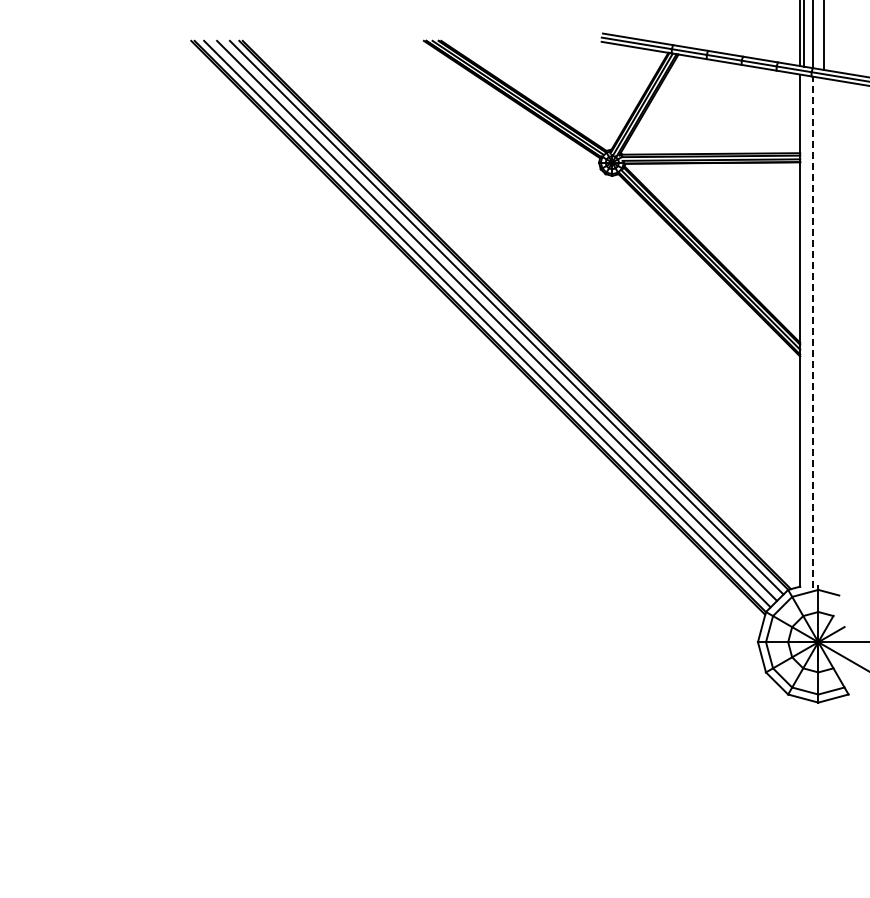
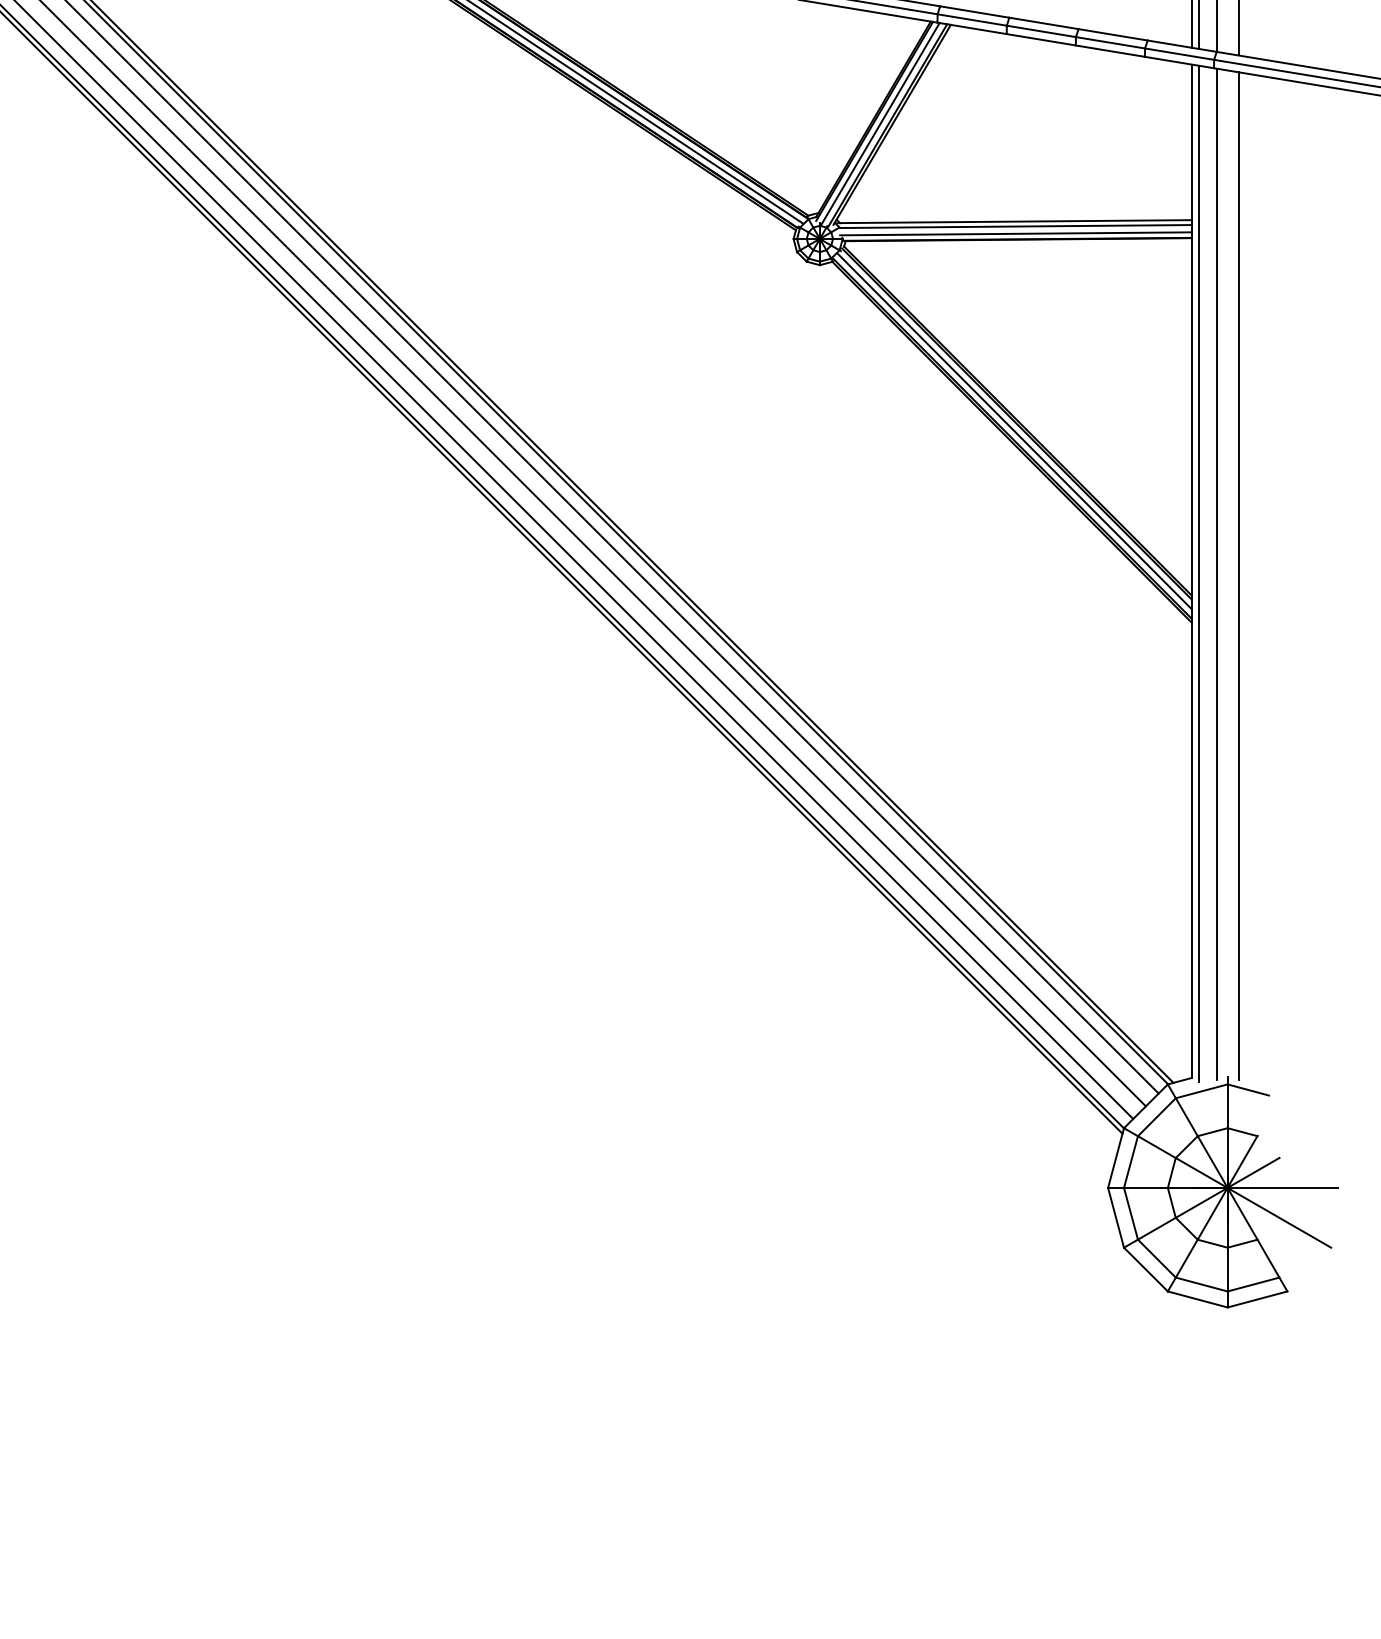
line: (803, 331) -> (1198, 573), added
line: (812, 332) -> (1216, 575), dashed -> solid
line: (823, 332) -> (1237, 575), added

